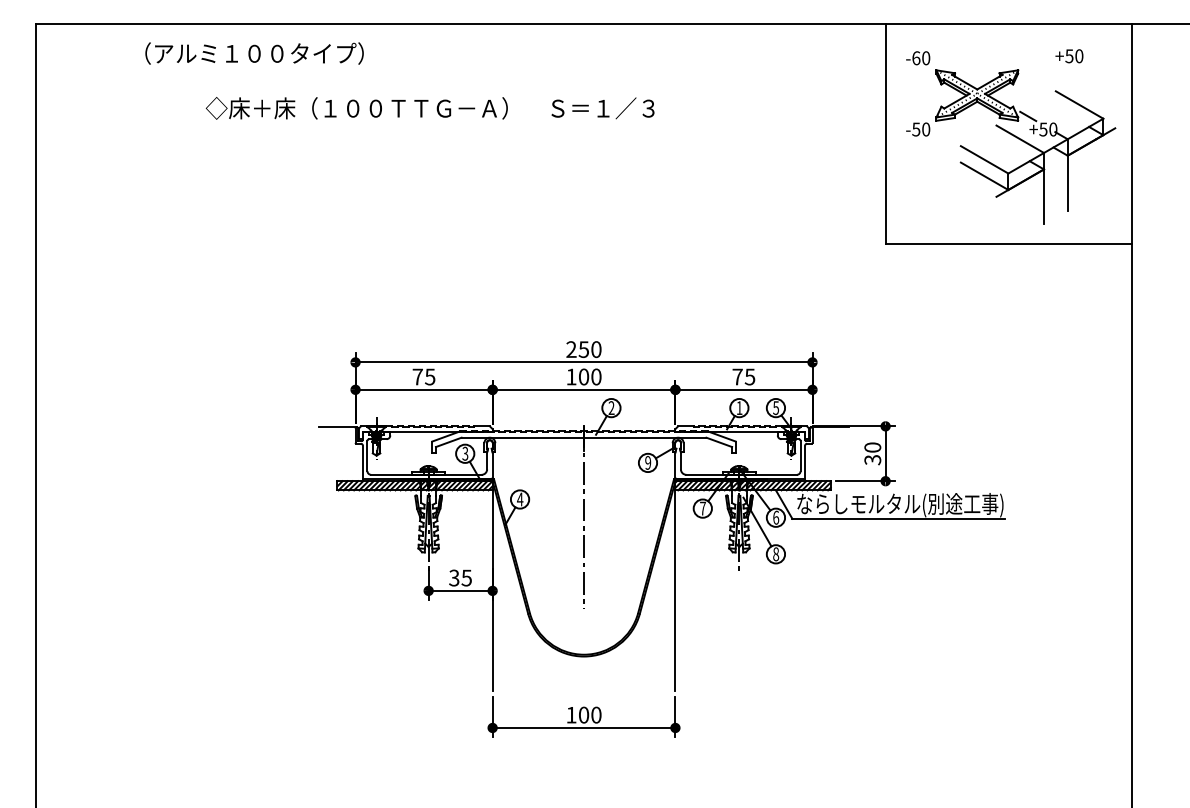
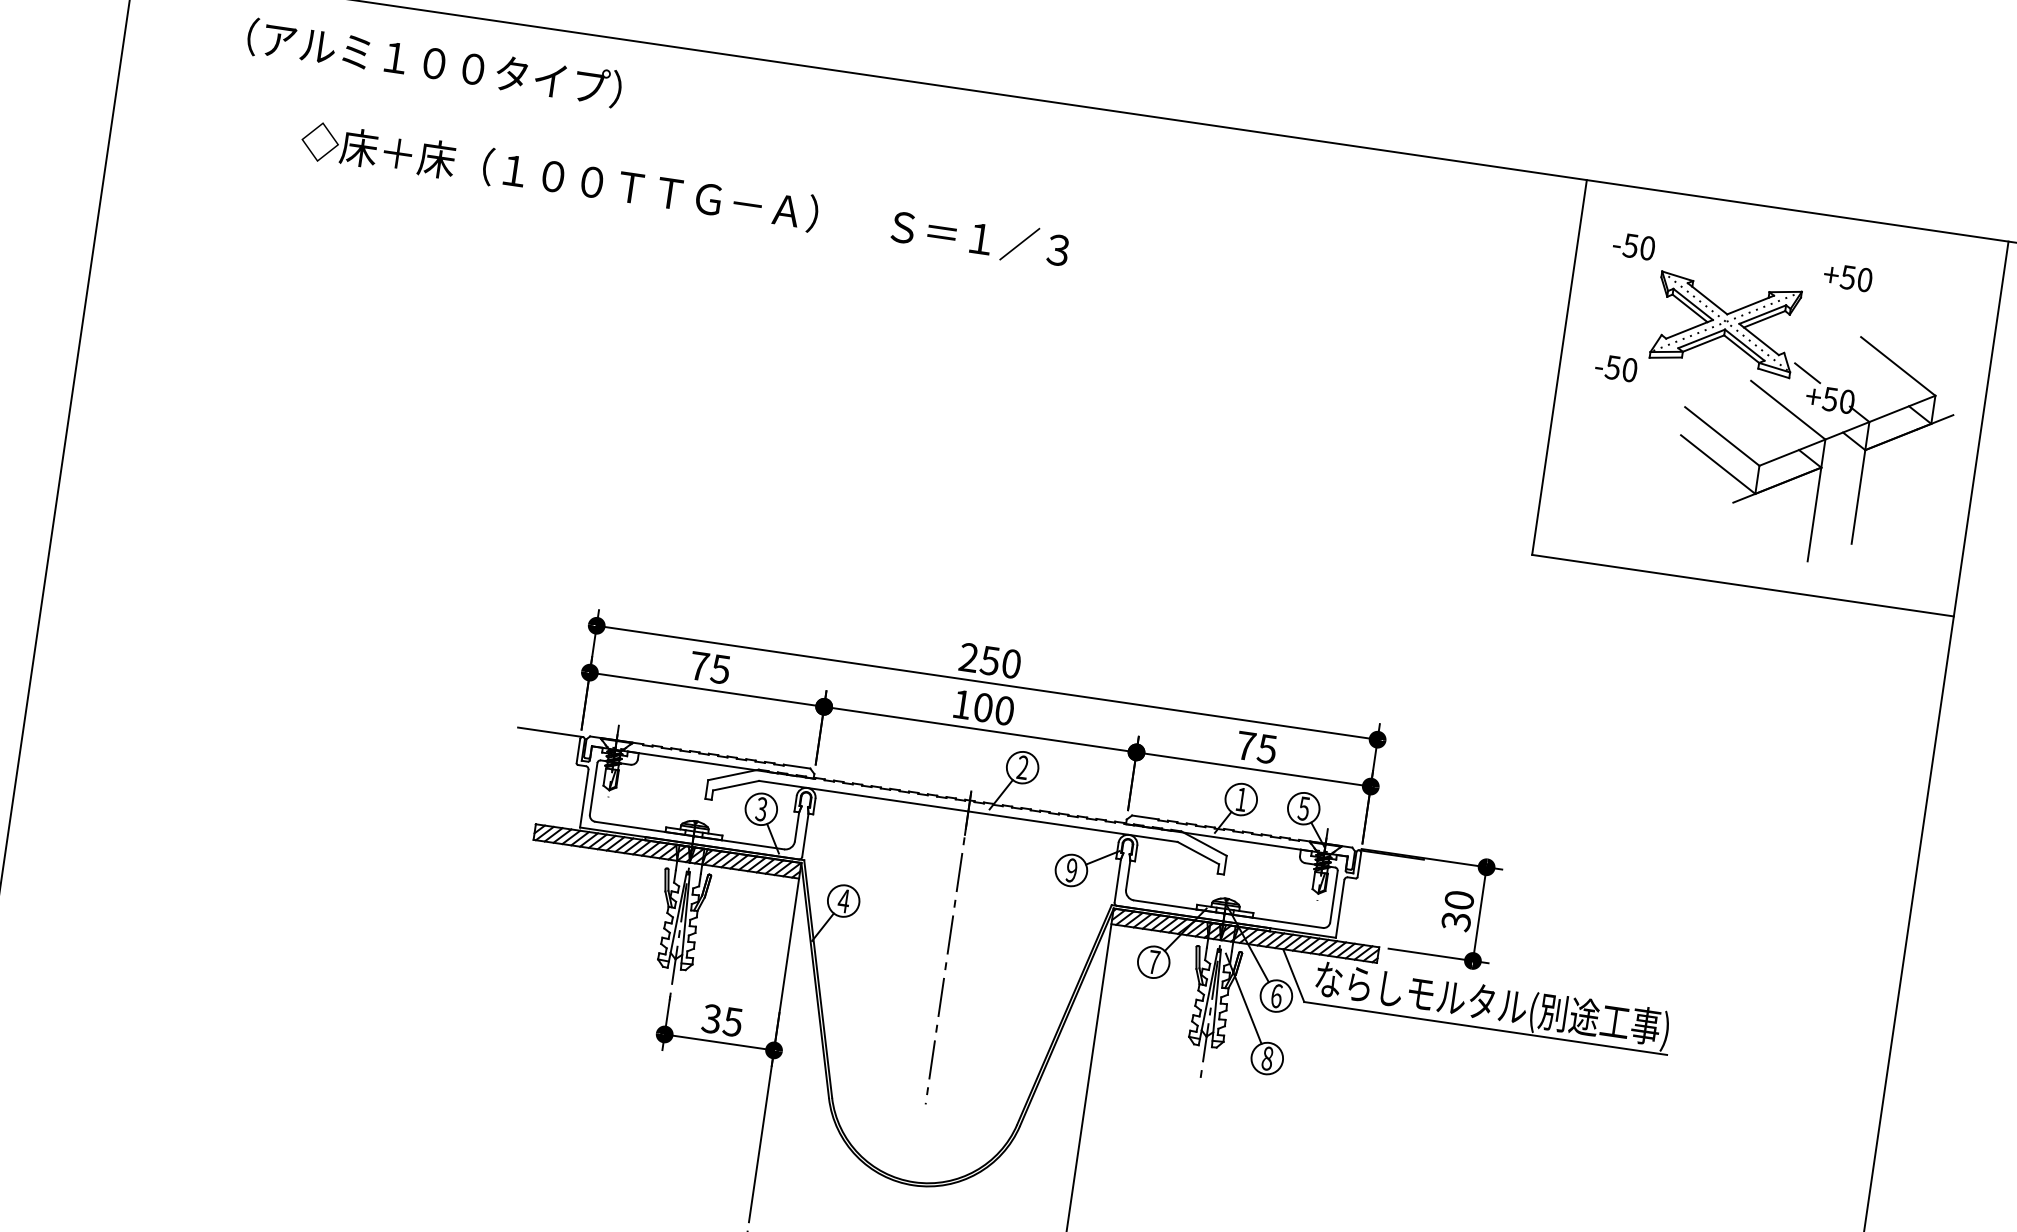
text: (254, 53) -> (434, 62), moved
text: (1069, 56) -> (1848, 277), moved
text: (916, 58) -> (1631, 246), -60 -> -50
text: (429, 108) -> (683, 195), moved

